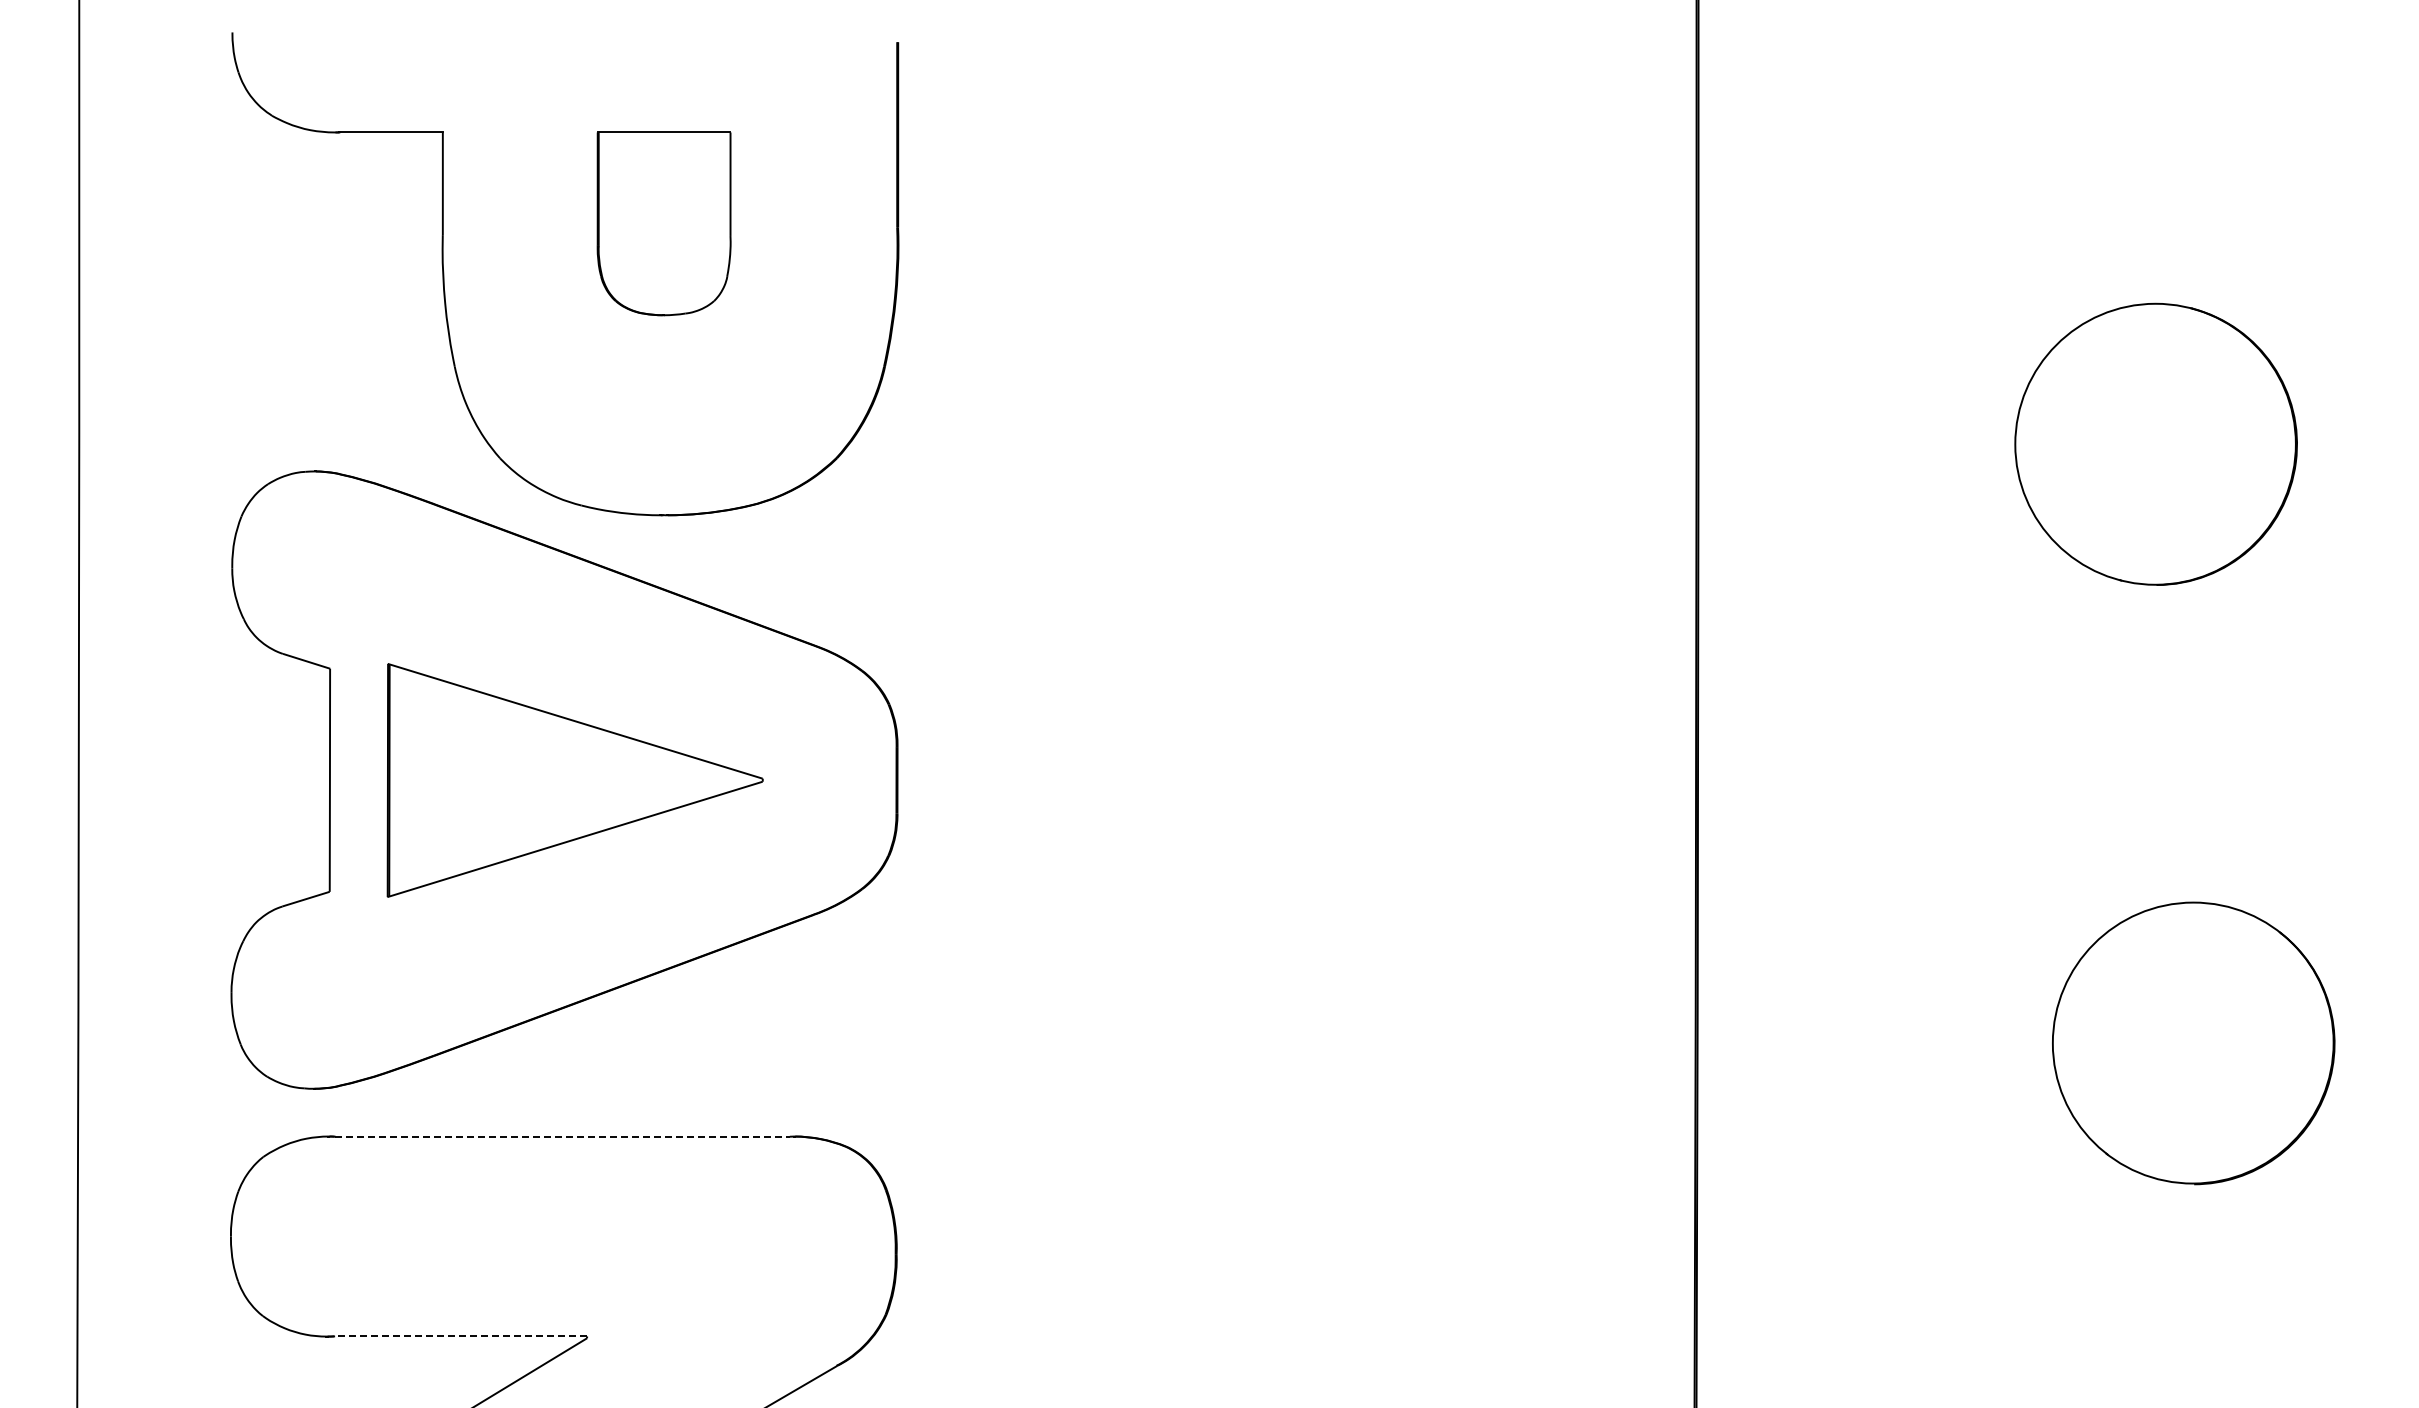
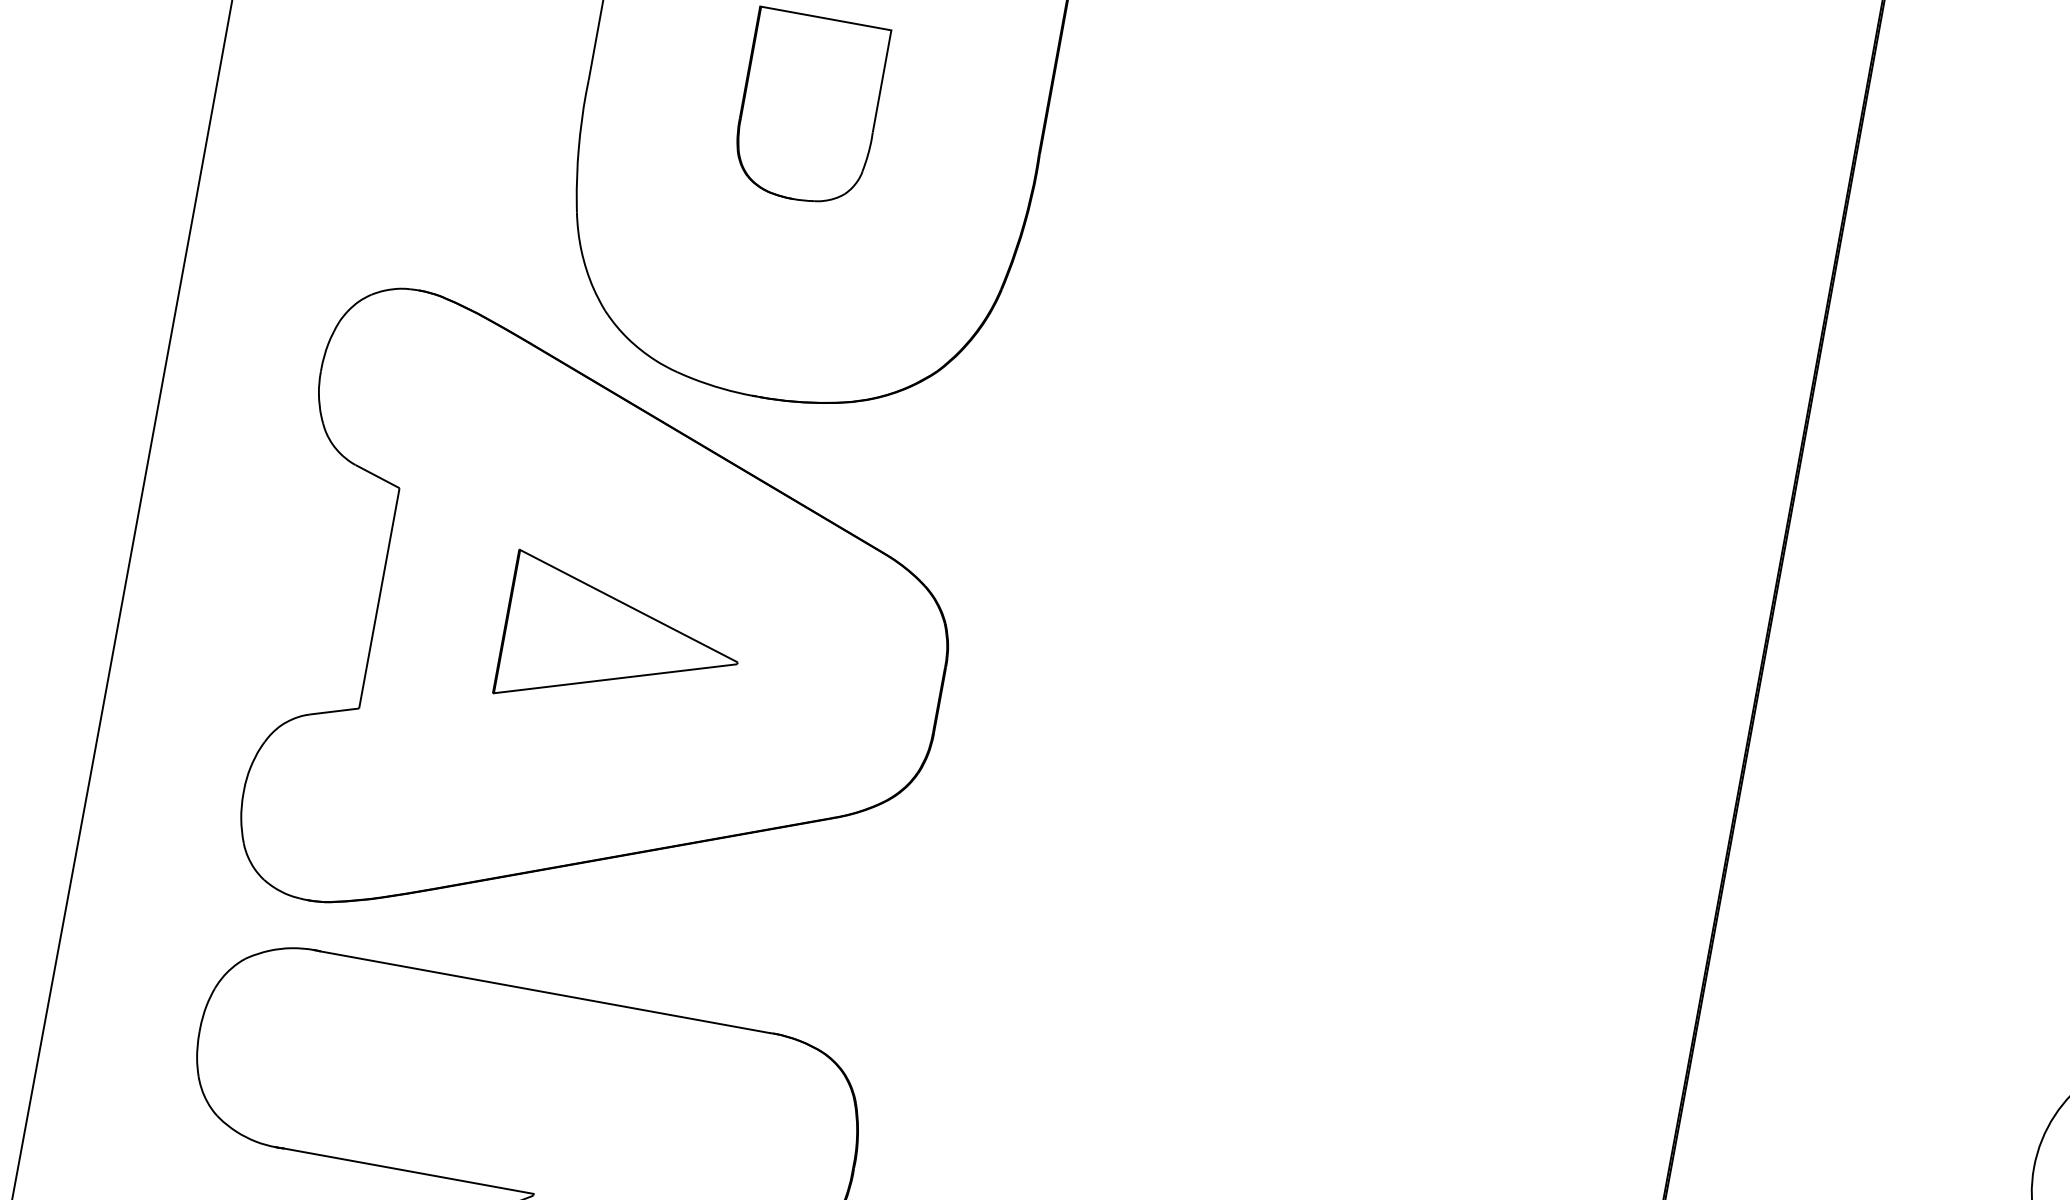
part: (575, 779) -> (622, 641), size x0.62
line: (562, 1136) -> (545, 992), dashed -> solid
line: (460, 1336) -> (408, 1171), dashed -> solid

